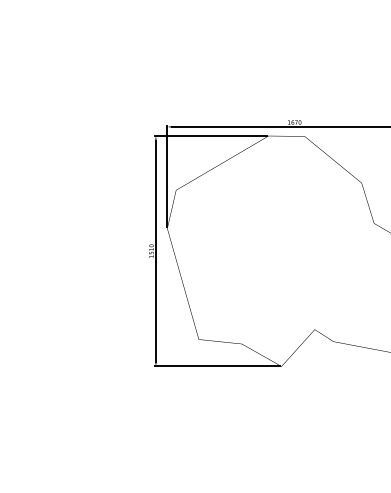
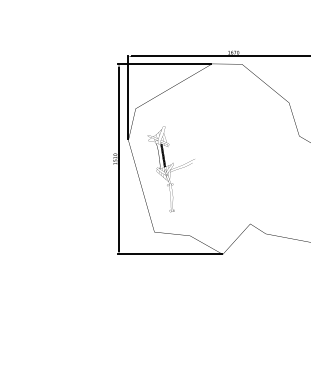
part: (218, 263) -> (170, 169), added

